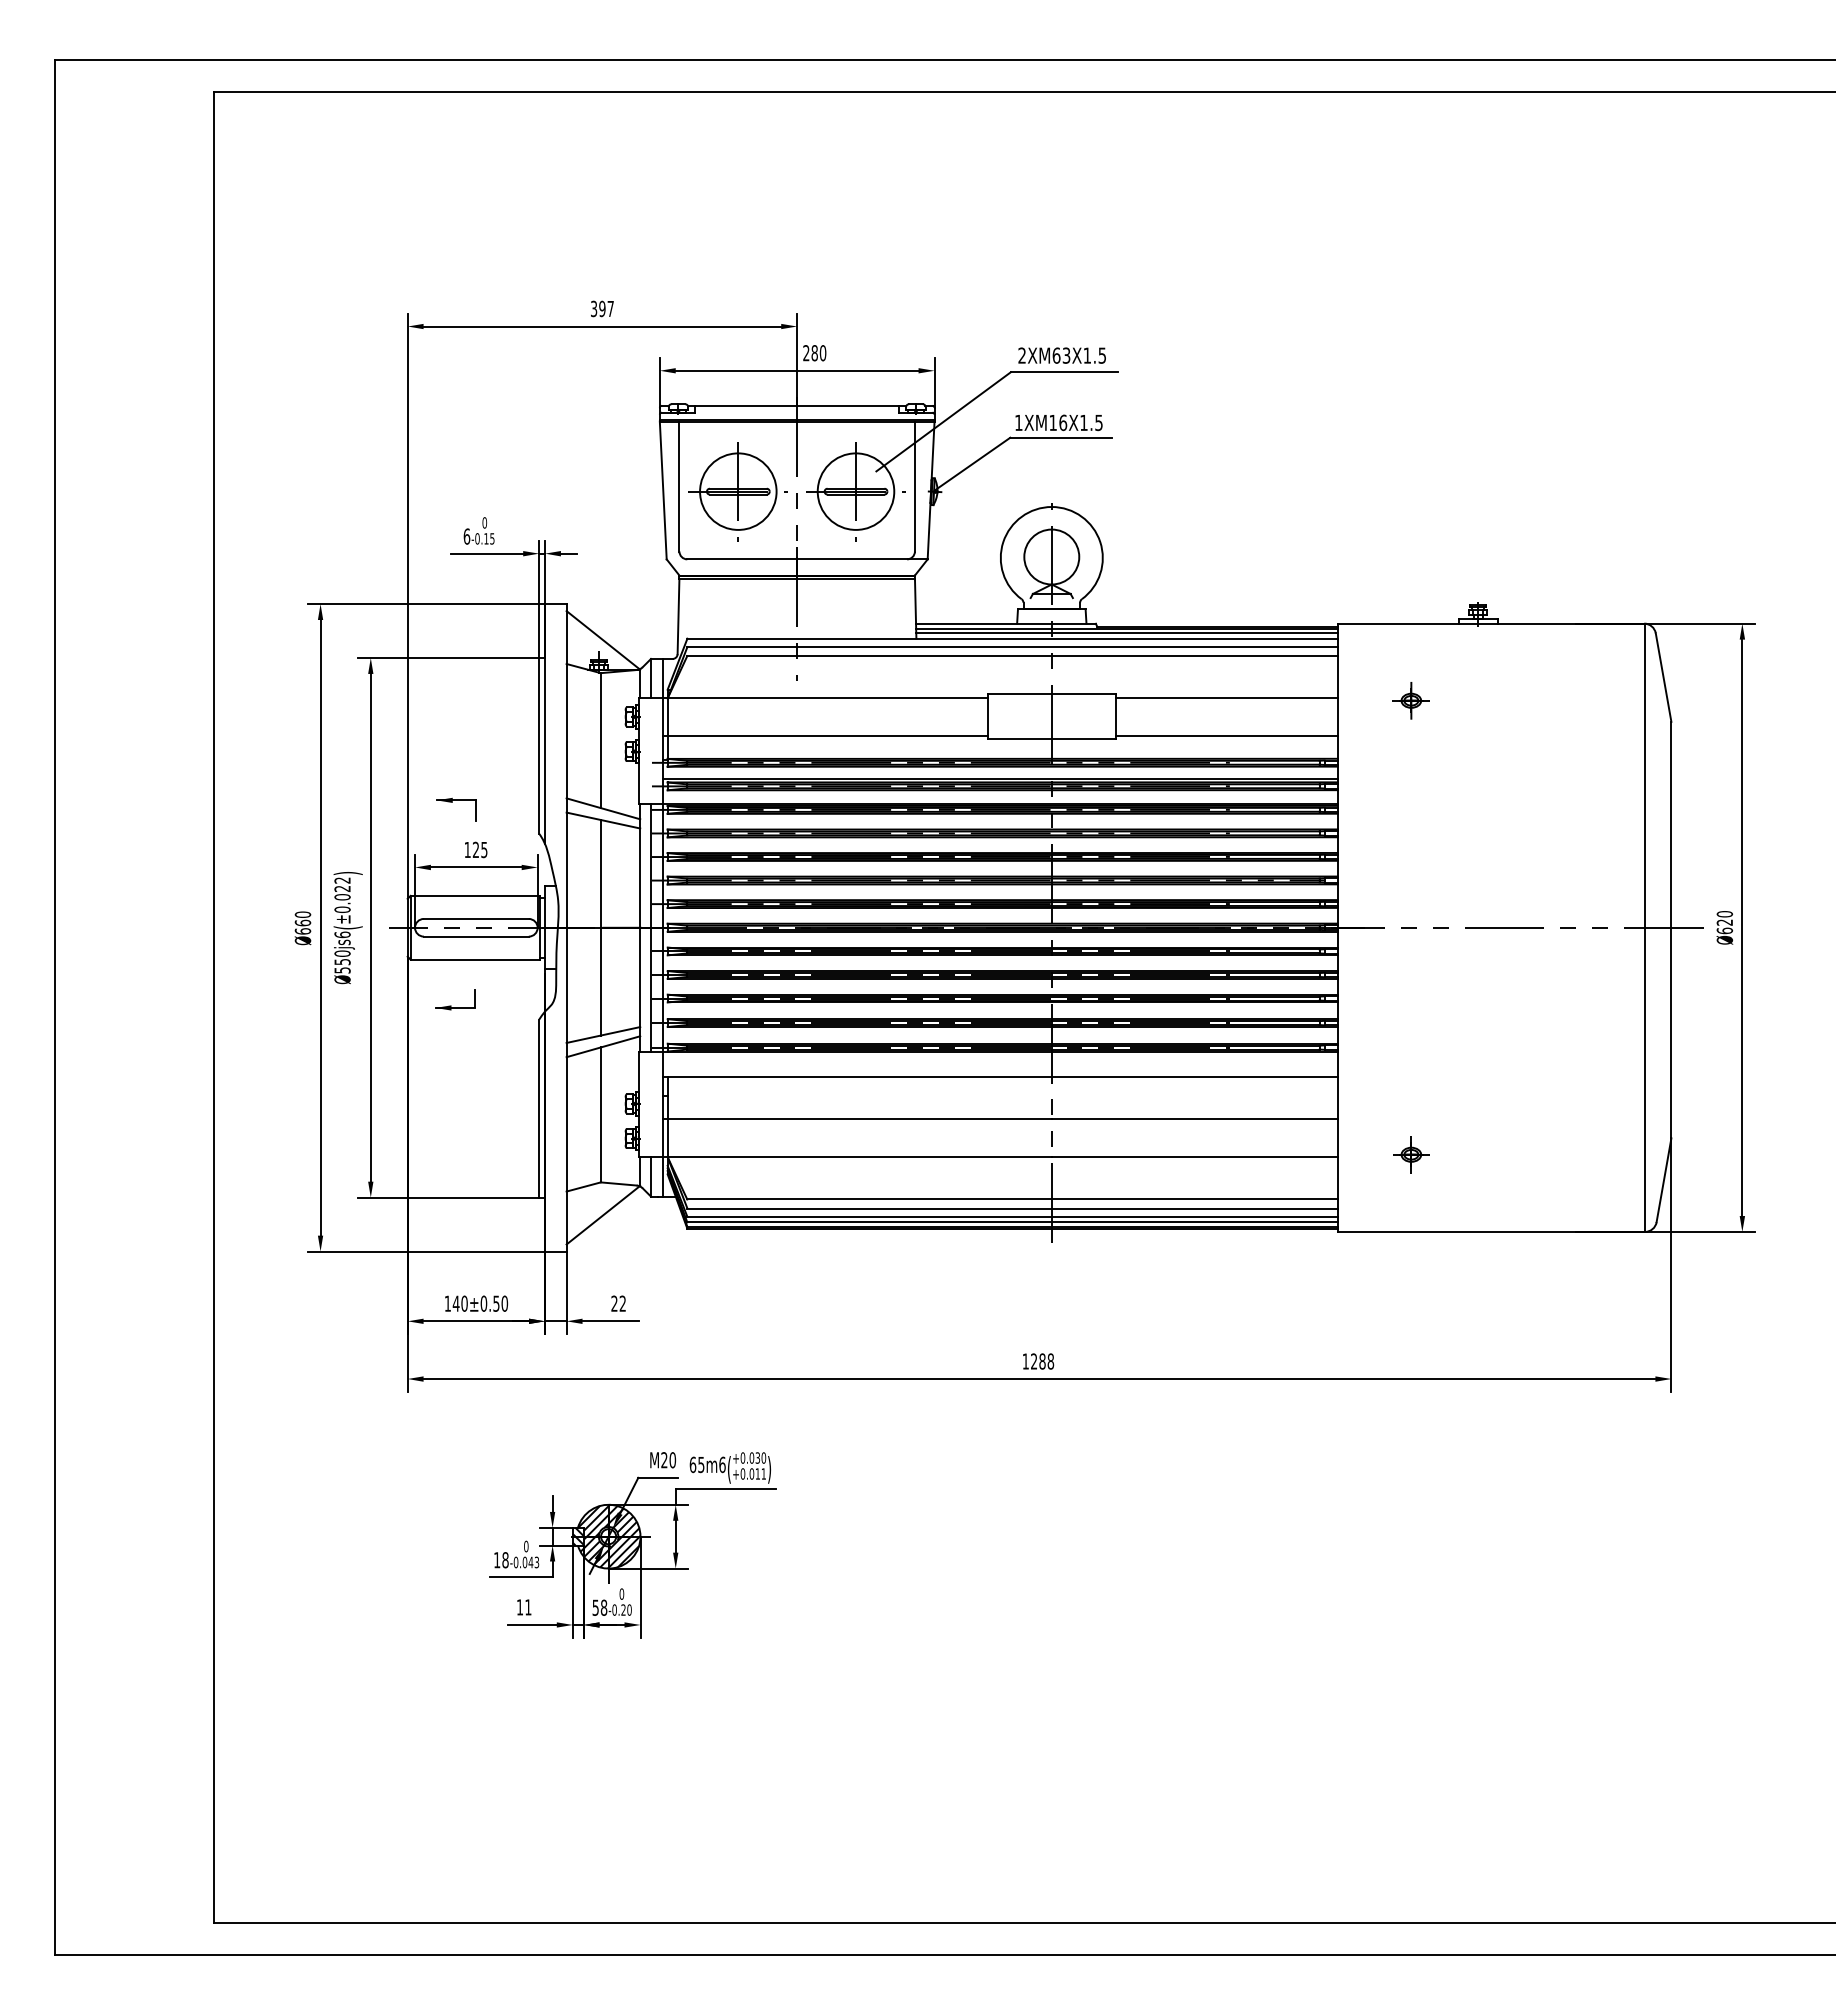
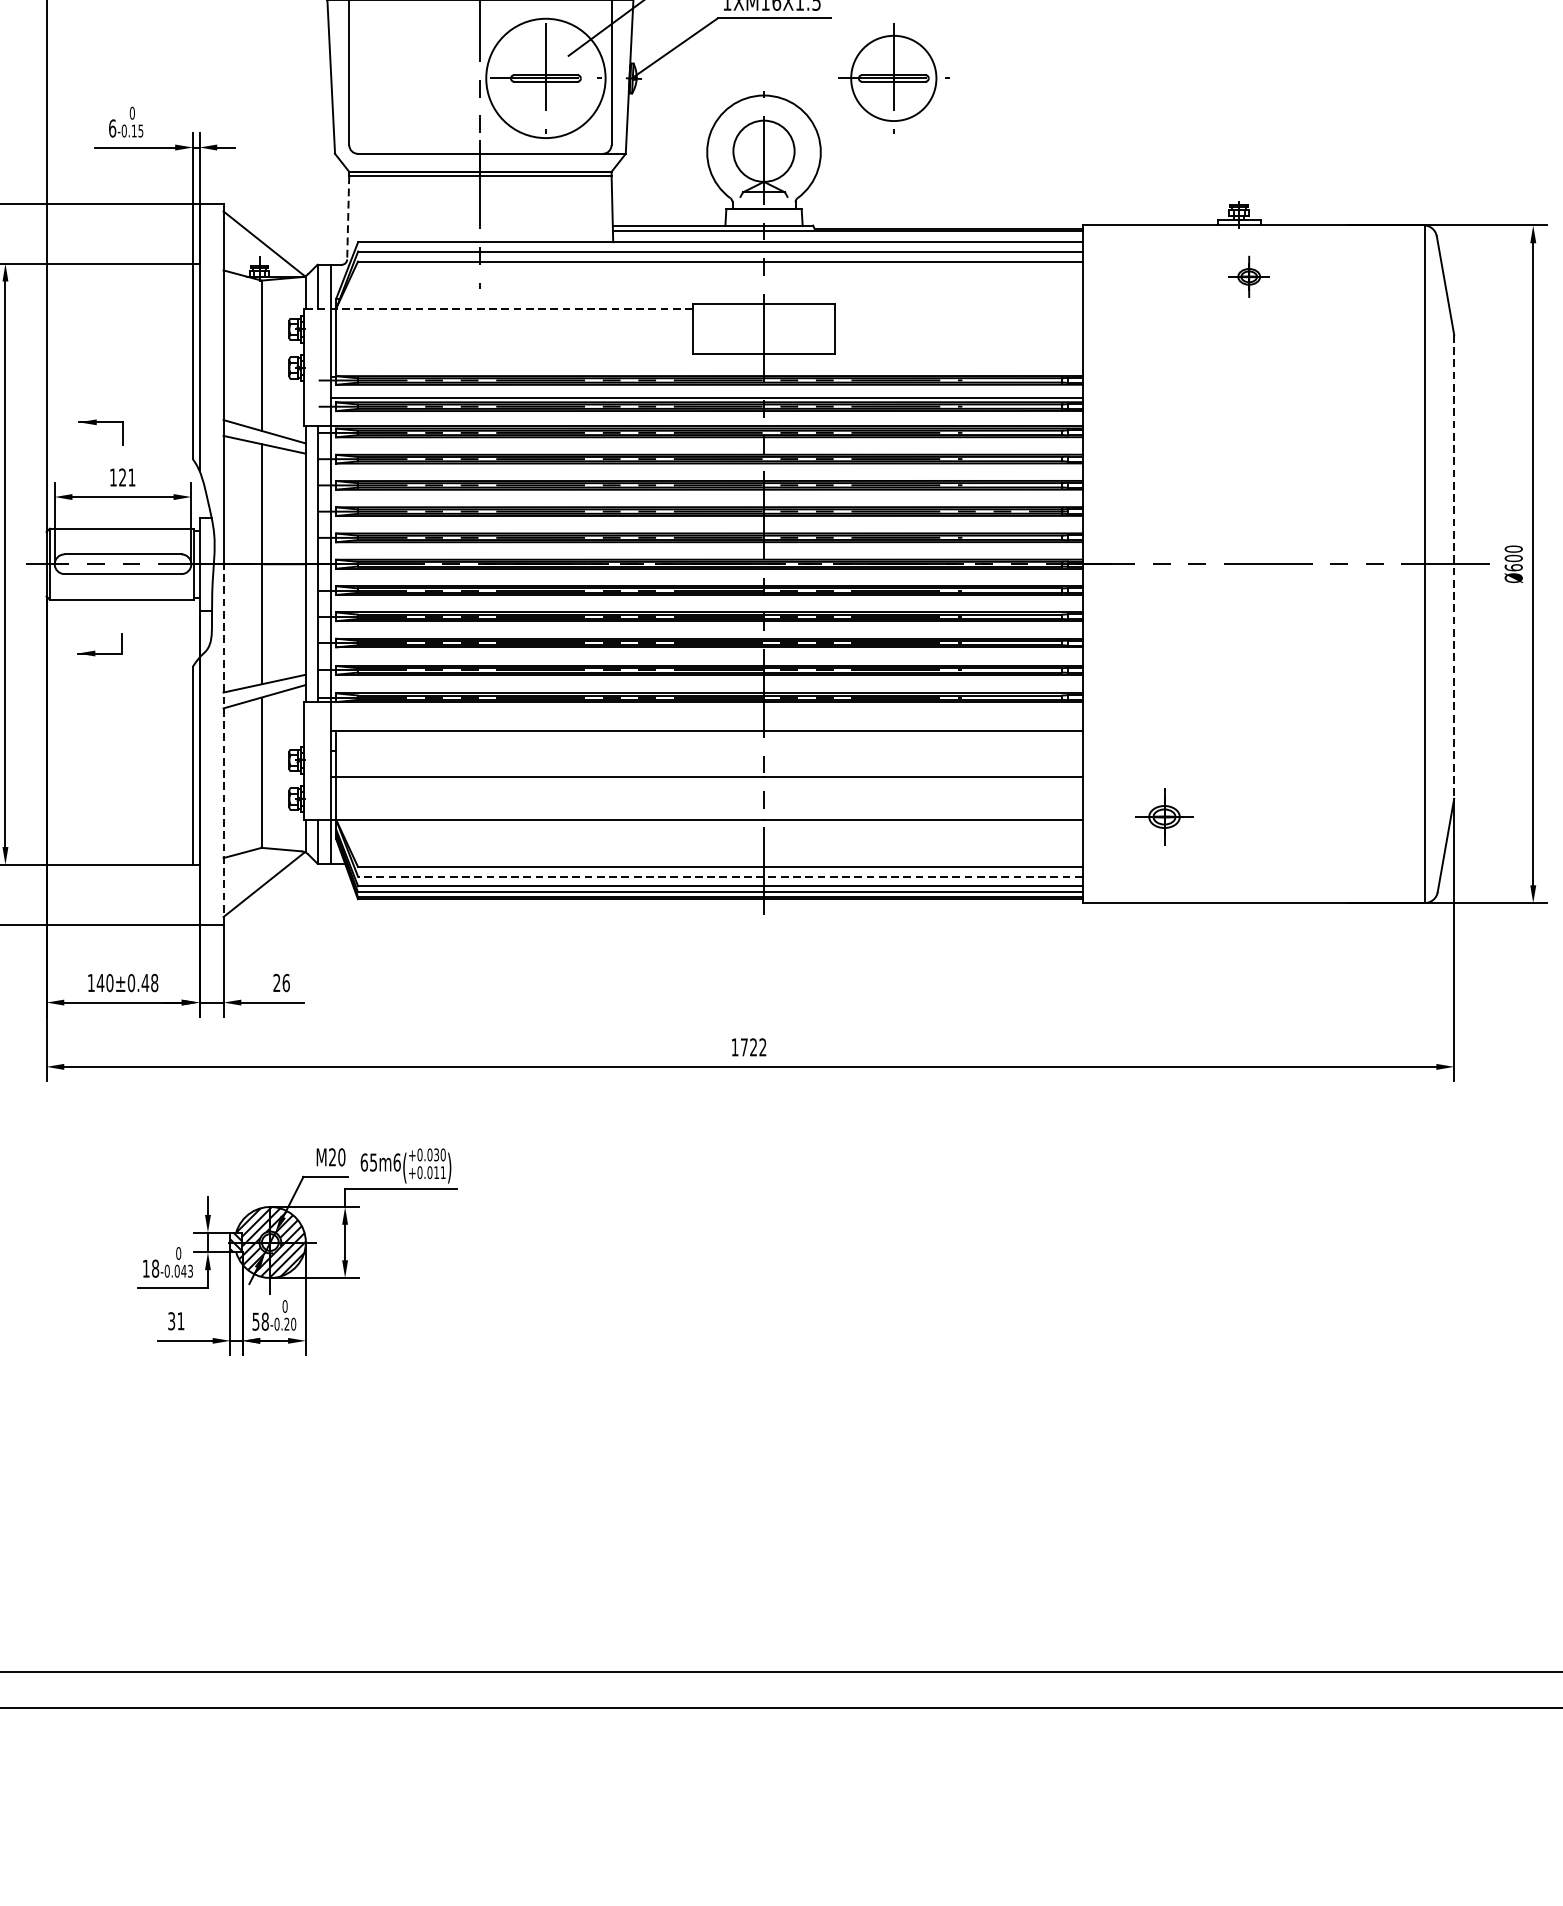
part: (737, 491) -> (892, 78), moved
circle: (855, 491) -> (545, 78), size x1.4
line: (678, 617) -> (348, 218), solid -> dashed
line: (1126, 633) -> (847, 236), removed
line: (813, 698) -> (498, 308), solid -> dashed
line: (1226, 698) -> (958, 308), removed
part: (1410, 700) -> (1248, 276), moved
line: (825, 736) -> (511, 351), removed
line: (1226, 736) -> (958, 351), removed
text: (484, 850) -> (132, 478), 125 -> 121
text: (1724, 922) -> (1513, 558), Ø620 -> Ø600
line: (1671, 930) -> (1454, 567), solid -> dashed
line: (566, 1089) -> (223, 744), solid -> dashed
part: (1411, 1154) -> (1164, 816), size x1.4
line: (1012, 1208) -> (720, 876), solid -> dashed
text: (500, 1303) -> (149, 982), ±0.50 -> ±0.48
text: (622, 1303) -> (285, 982), 22 -> 26
text: (1042, 1361) -> (753, 1047), 1288 -> 1722
text: (519, 1607) -> (171, 1321), 11 -> 31

